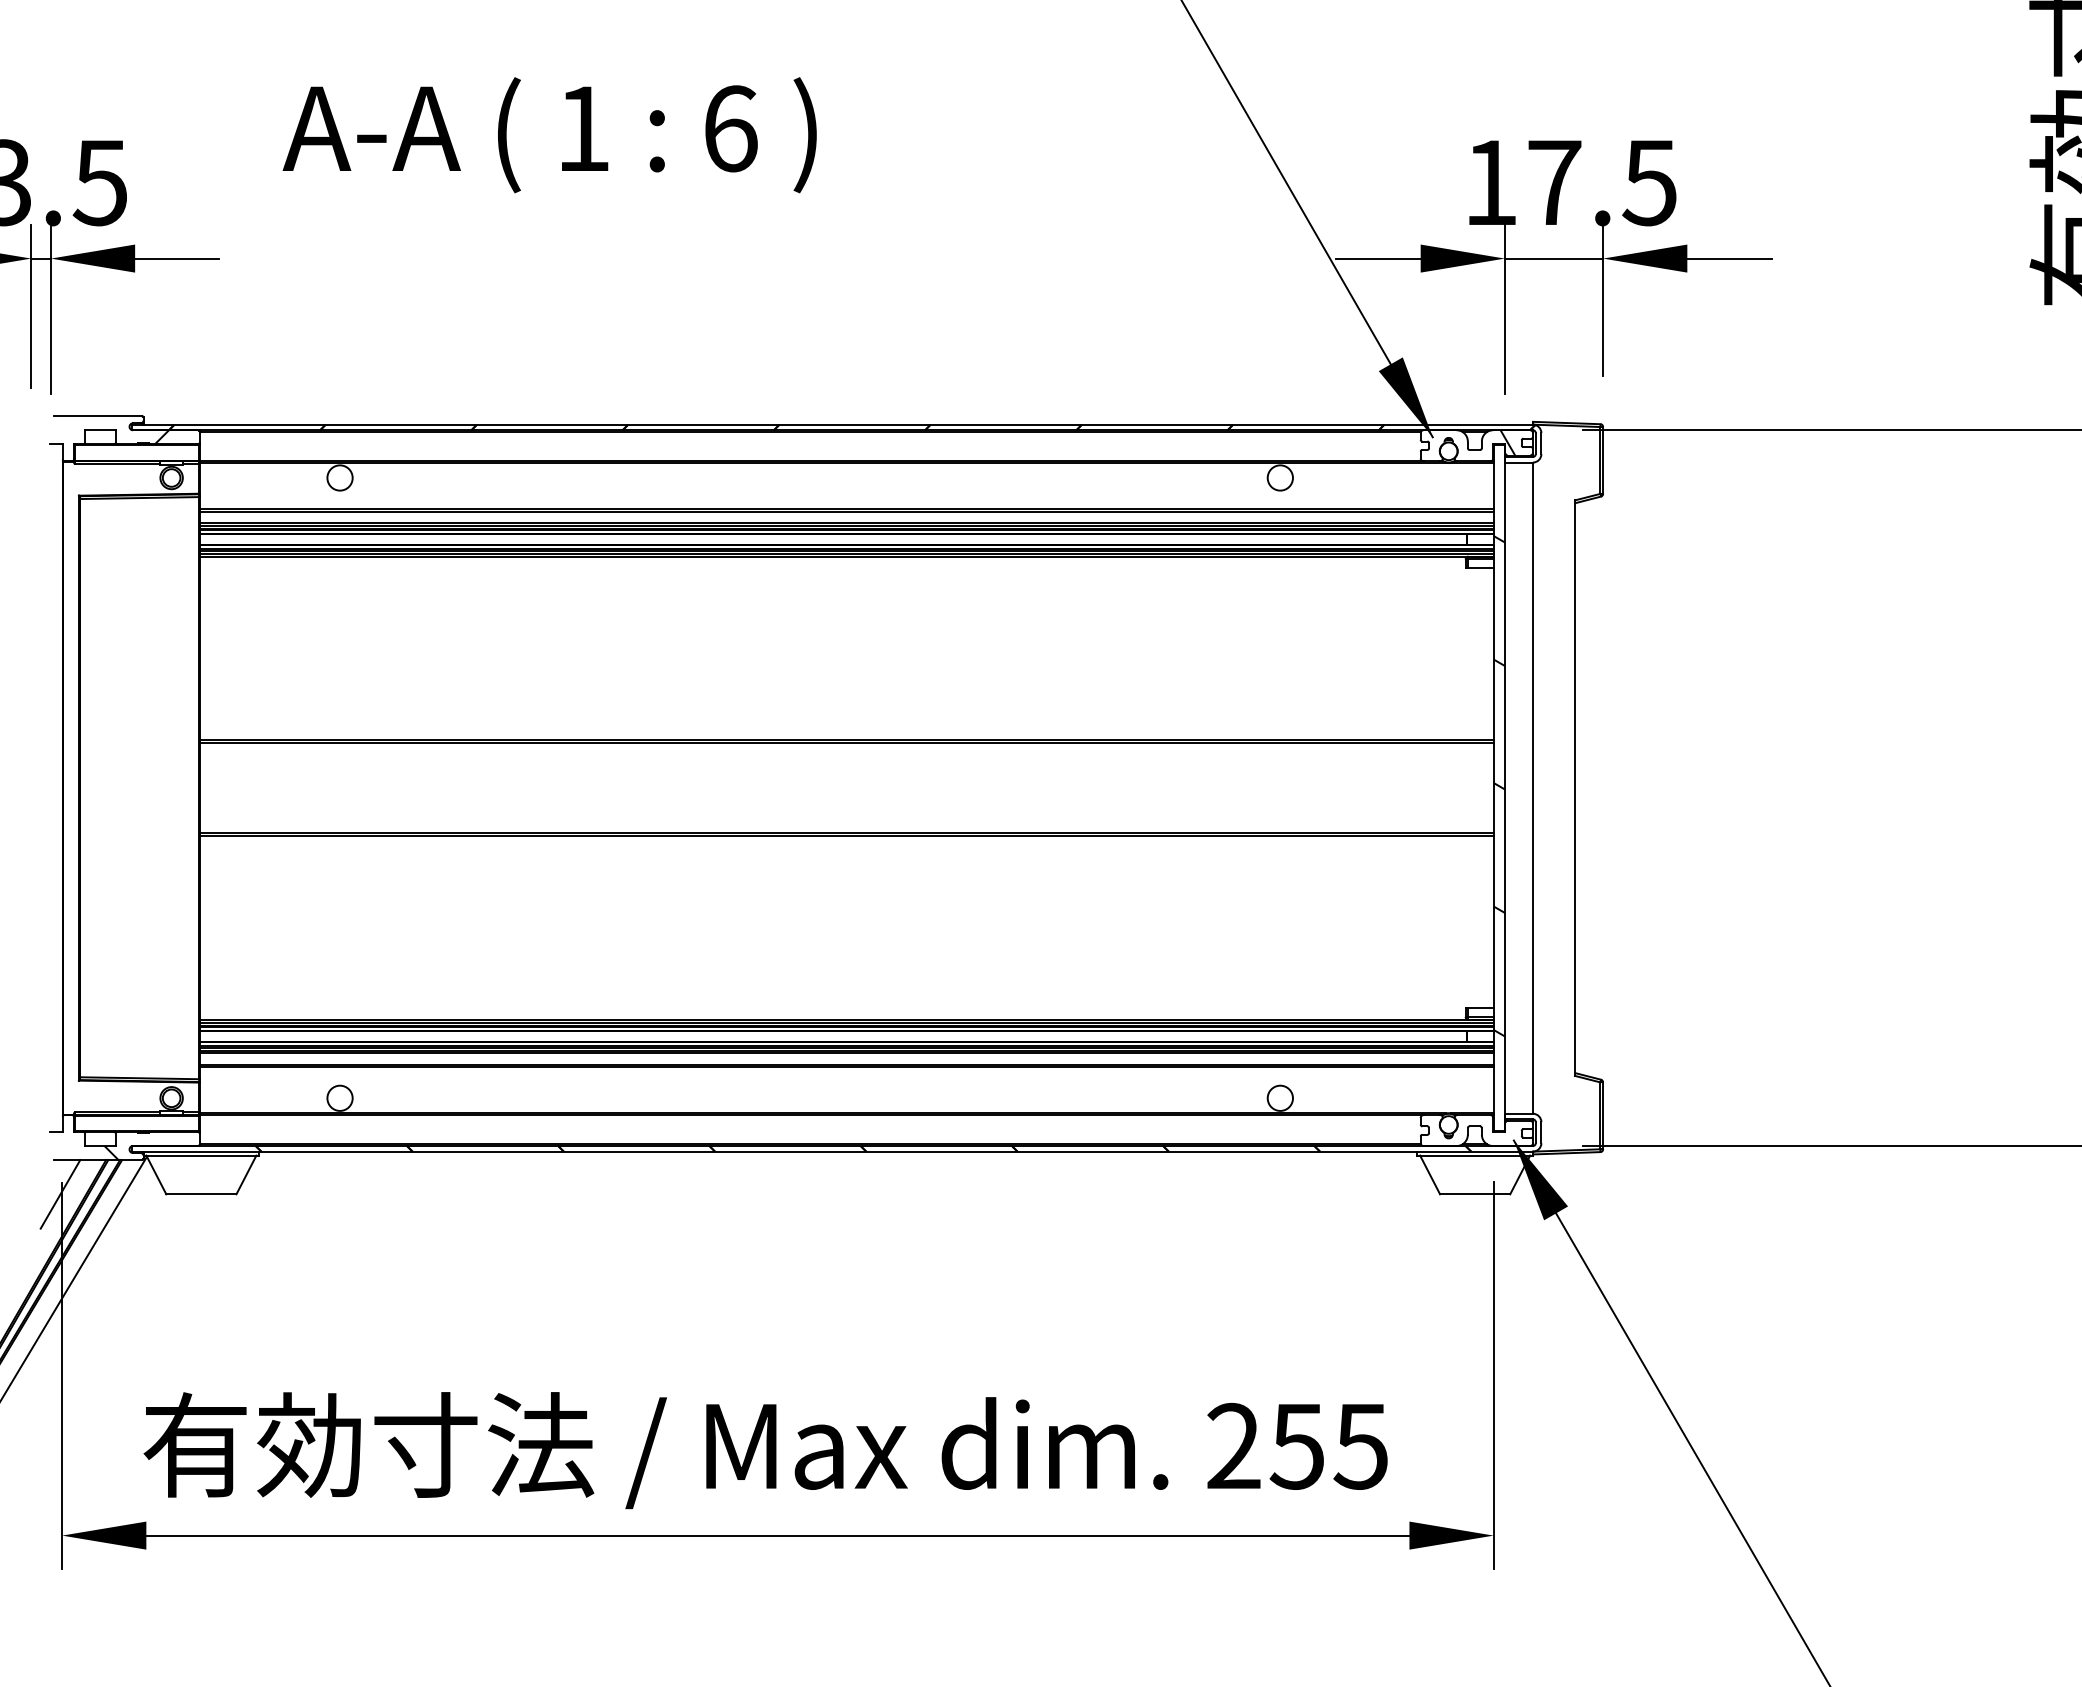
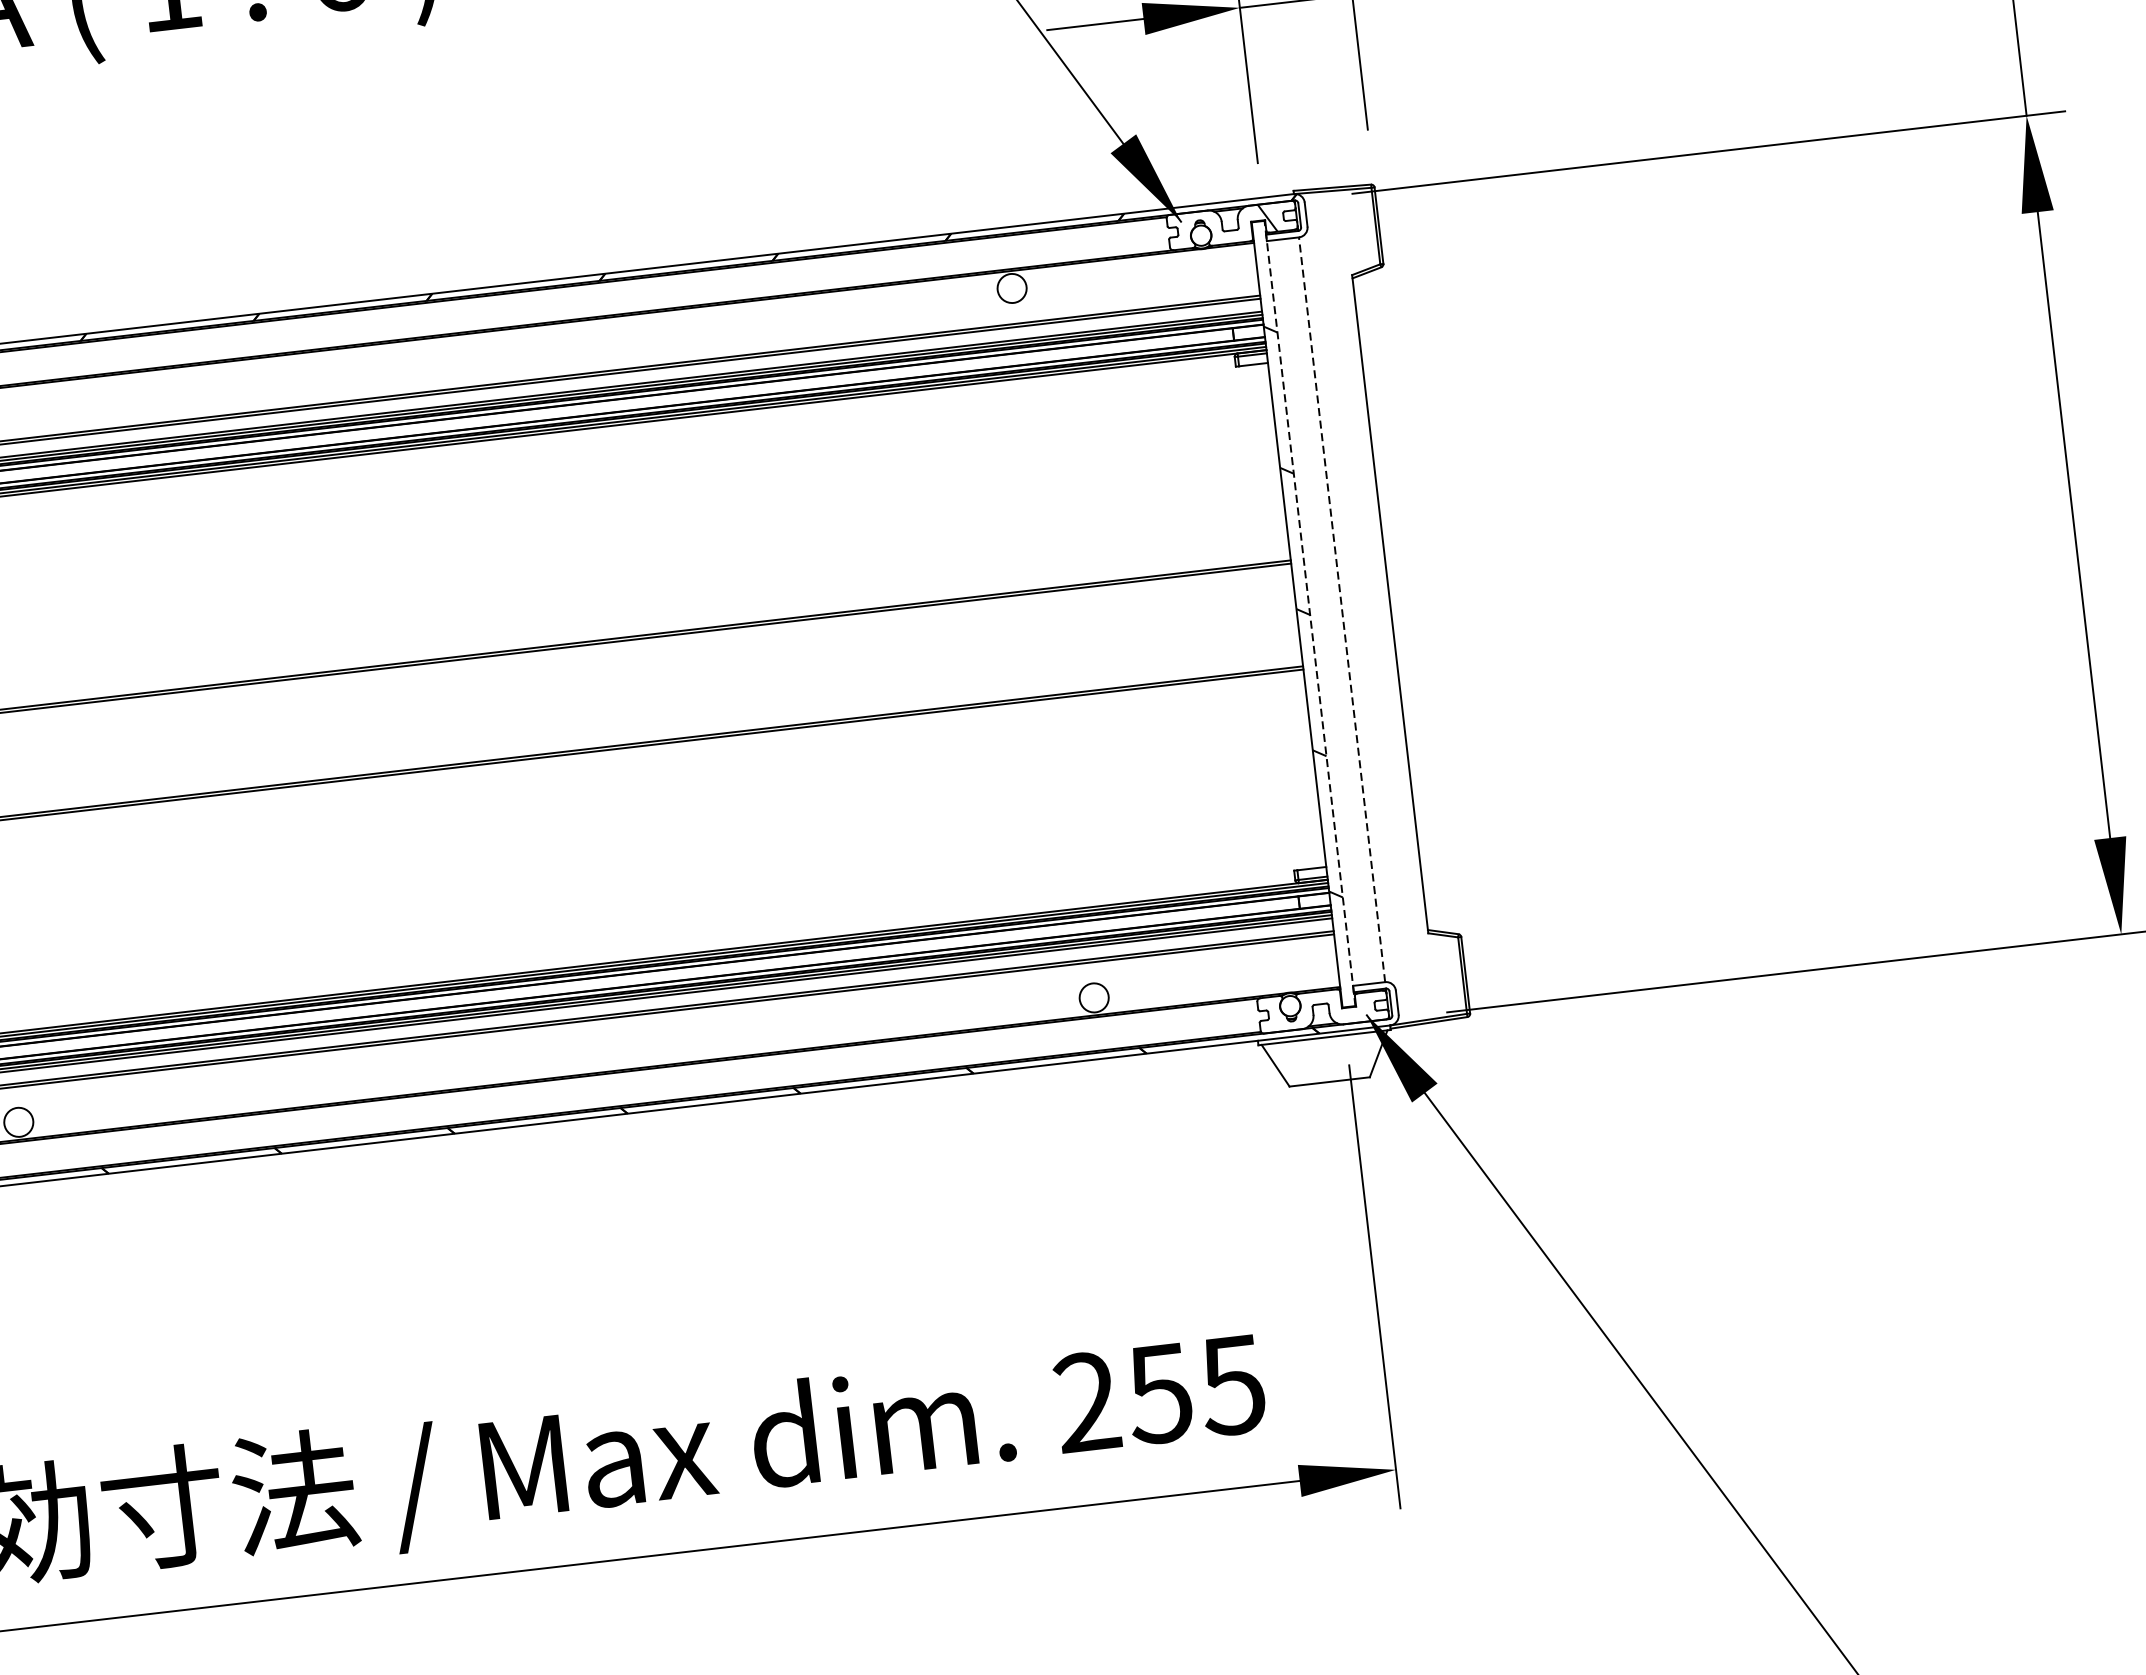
line: (1504, 787) -> (1309, 612), solid -> dashed
line: (1532, 788) -> (1341, 610), solid -> dashed

